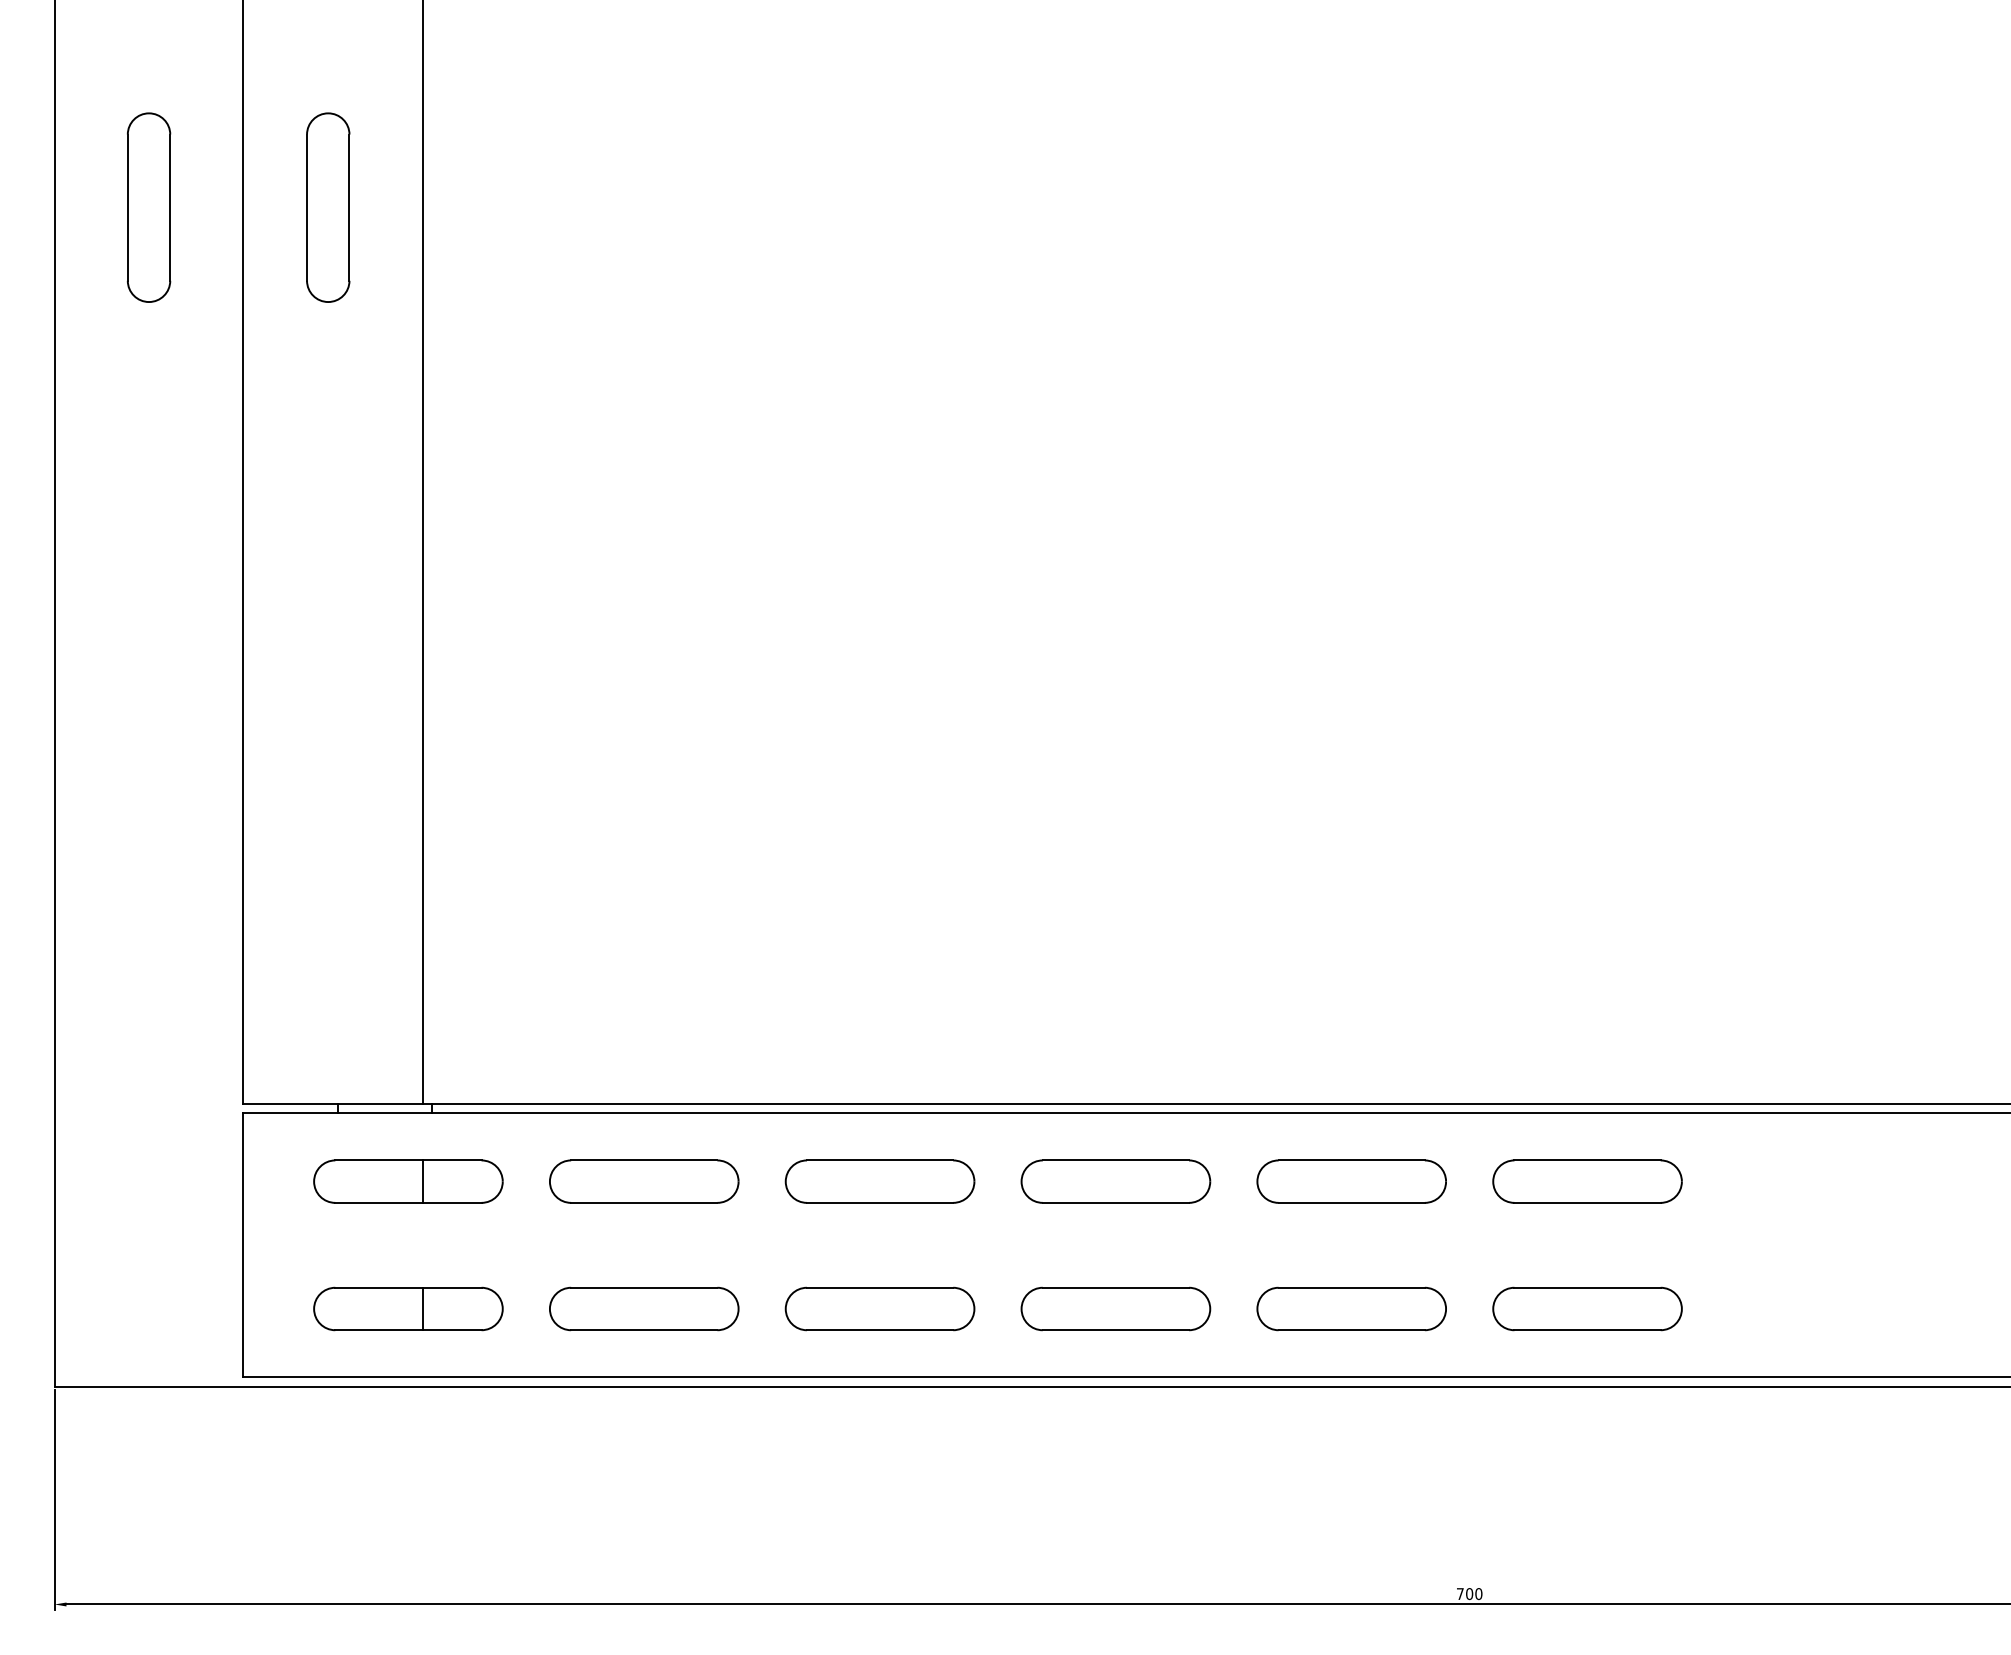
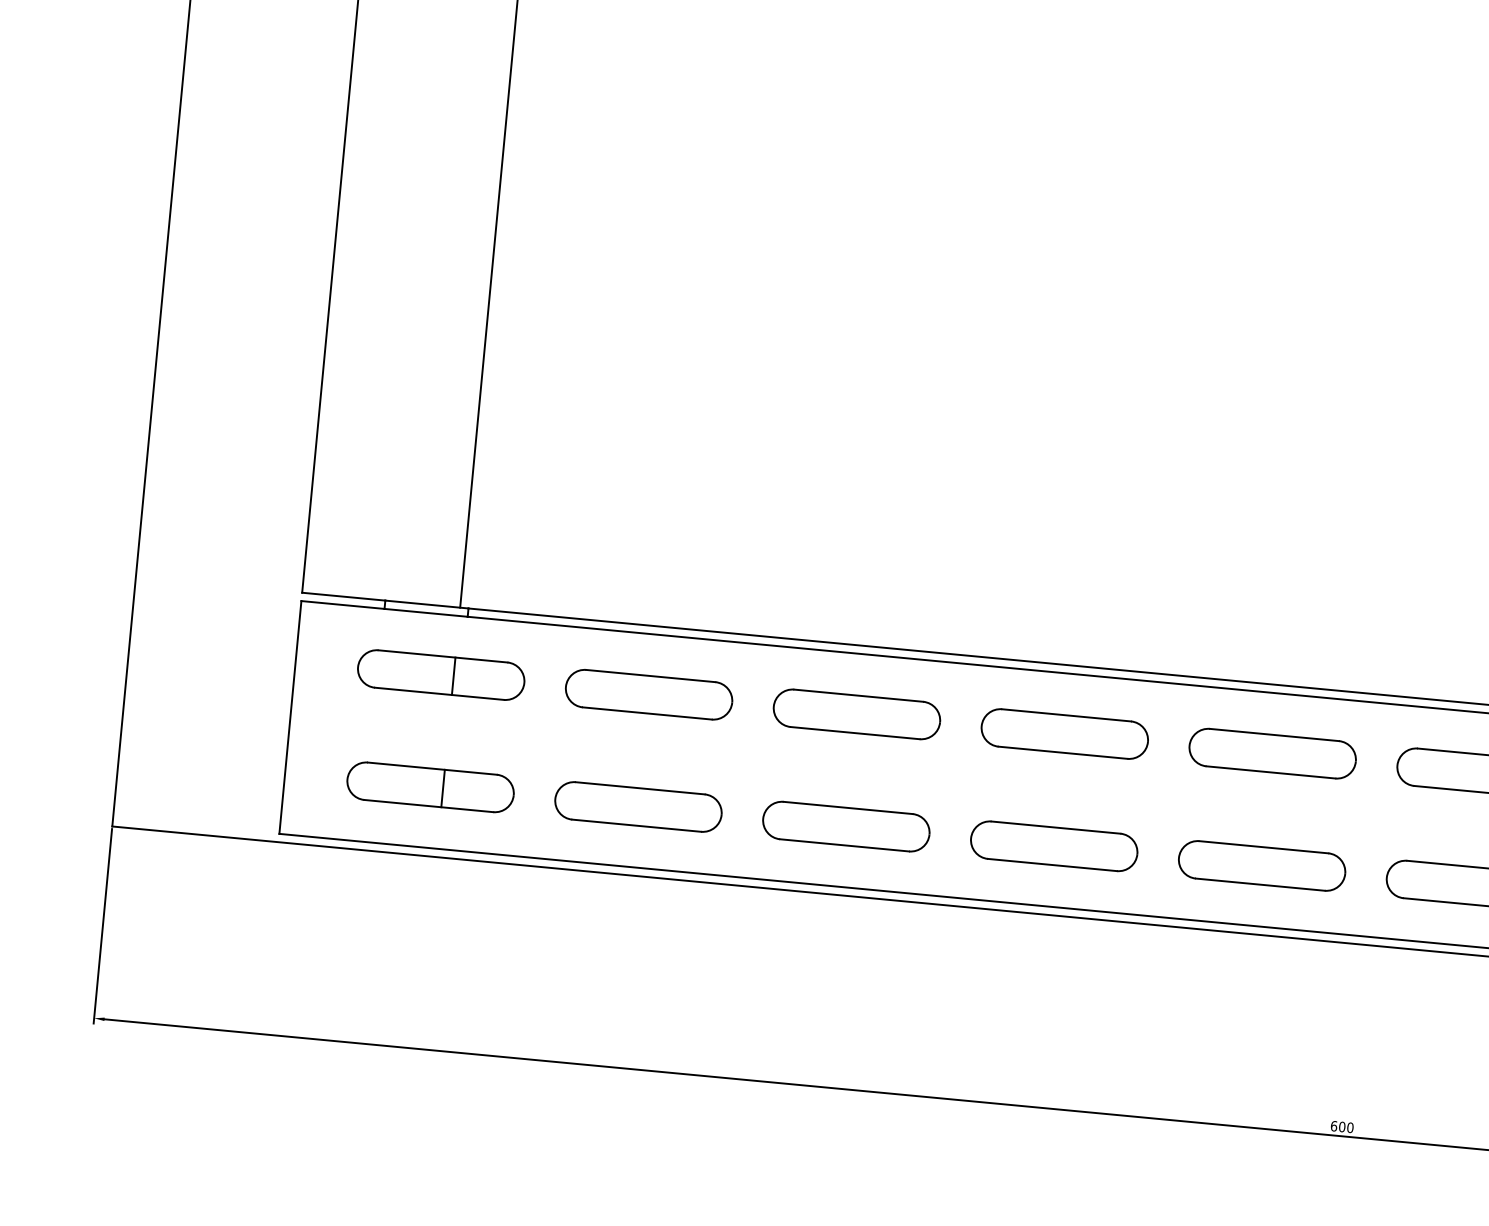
text: (1459, 1594) -> (1333, 1126), 700 -> 600

